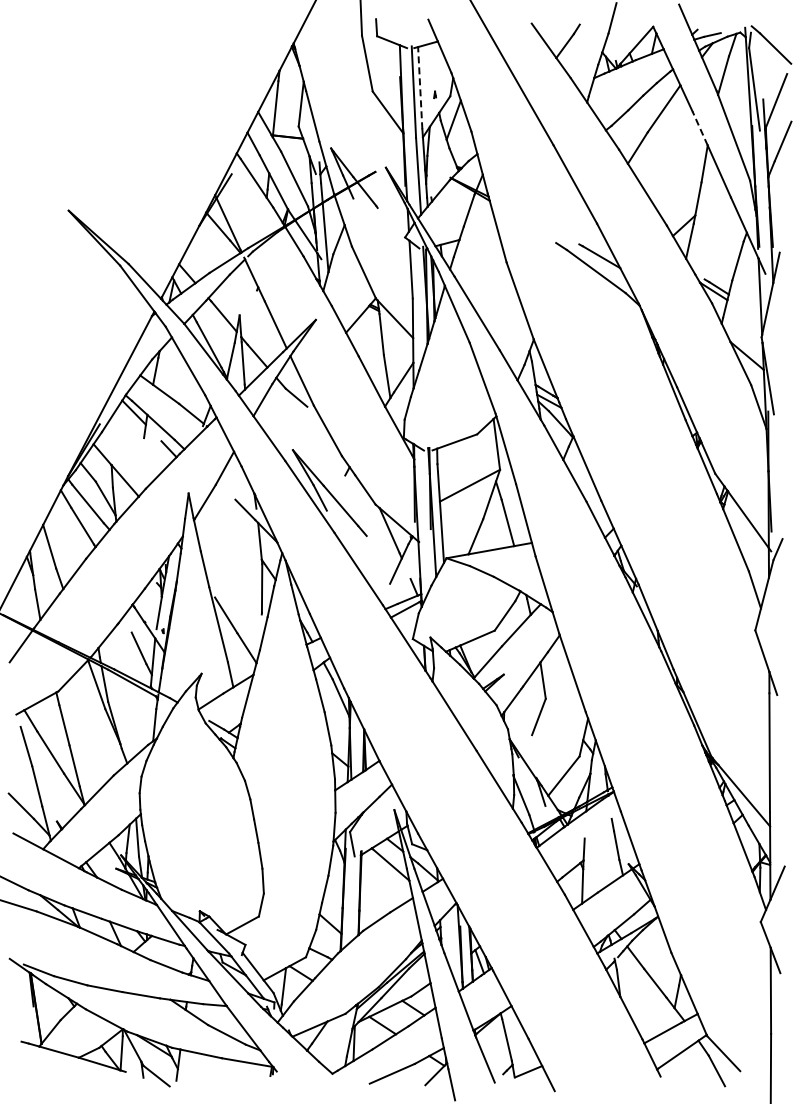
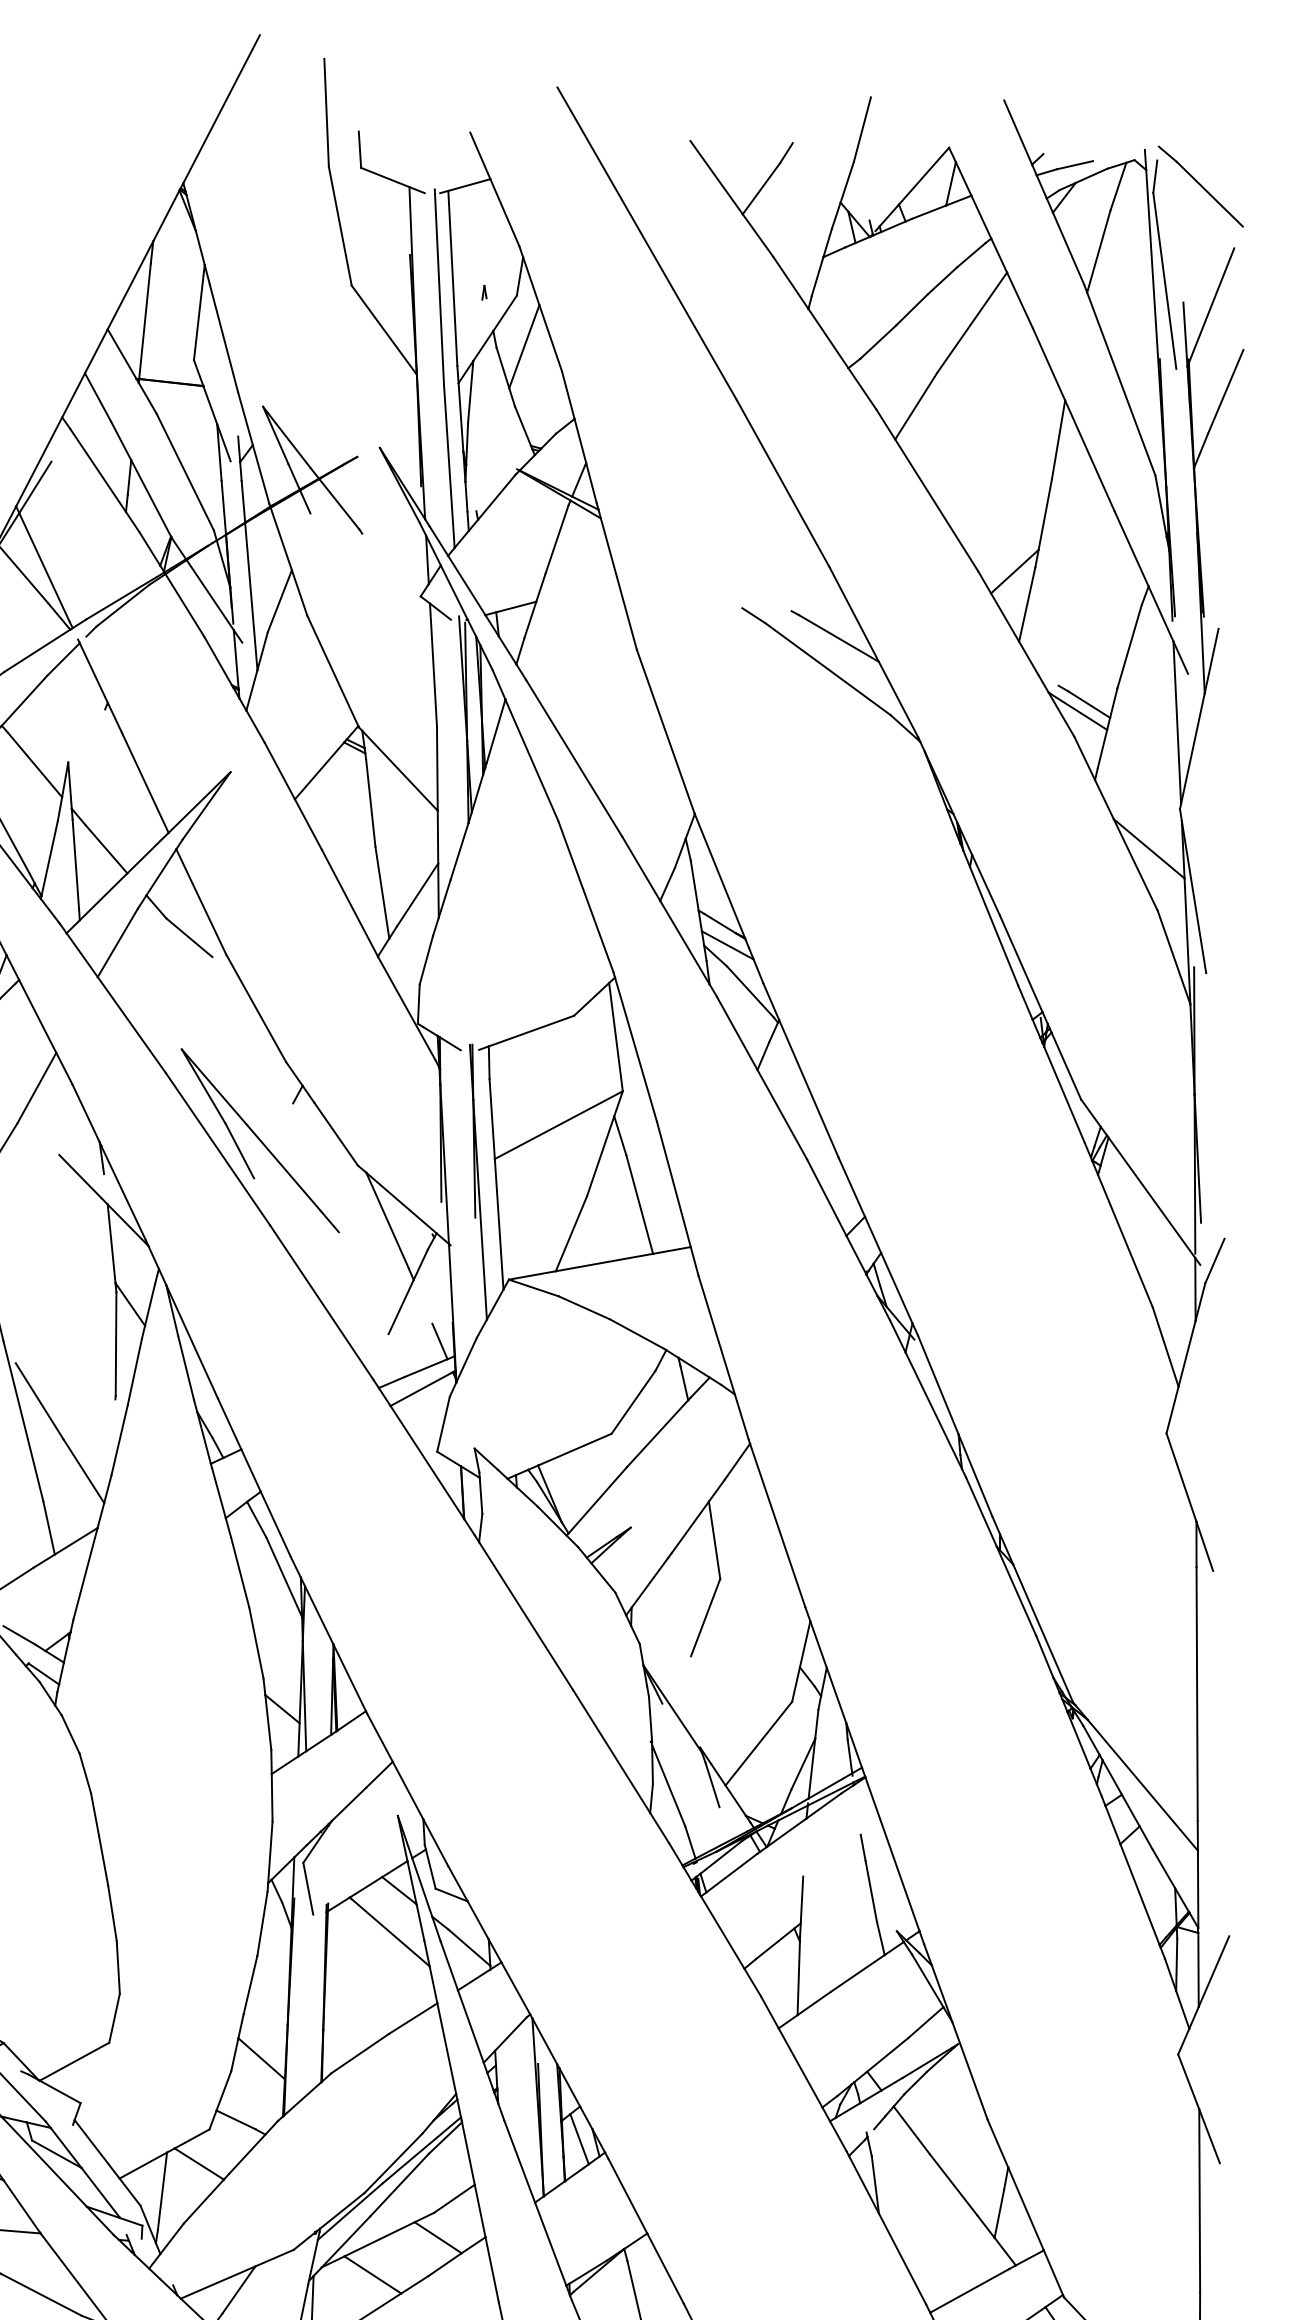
line: (420, 87) -> (453, 277), dashed -> solid
line: (700, 128) -> (1049, 364), dashed -> solid

